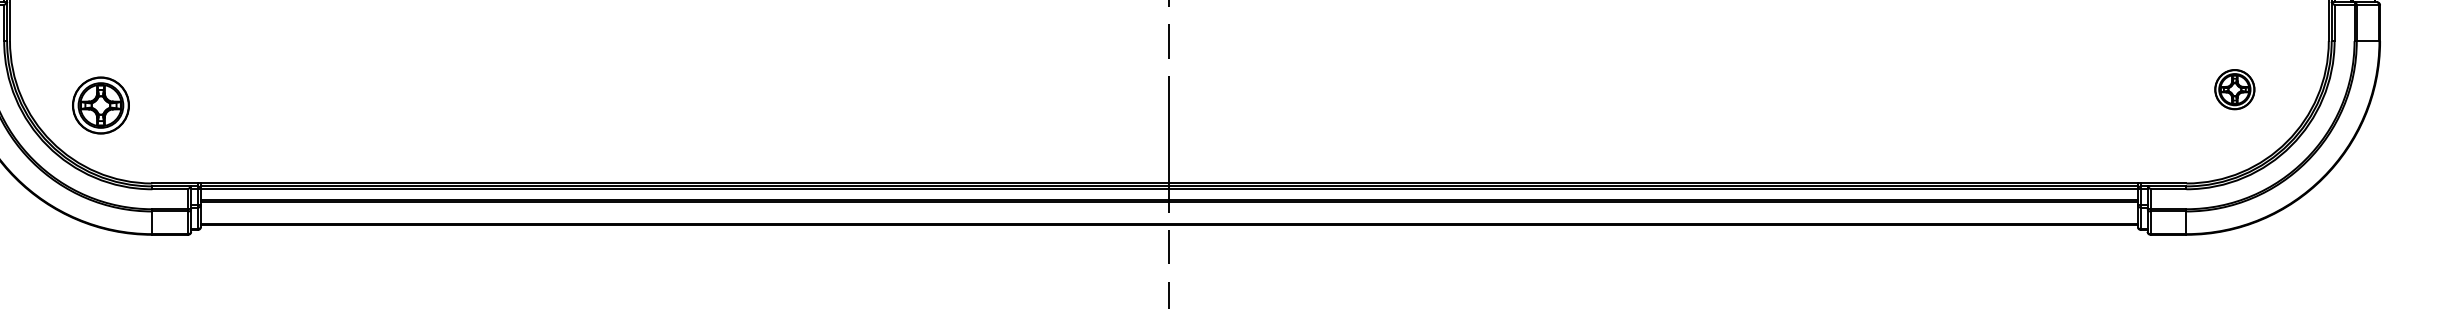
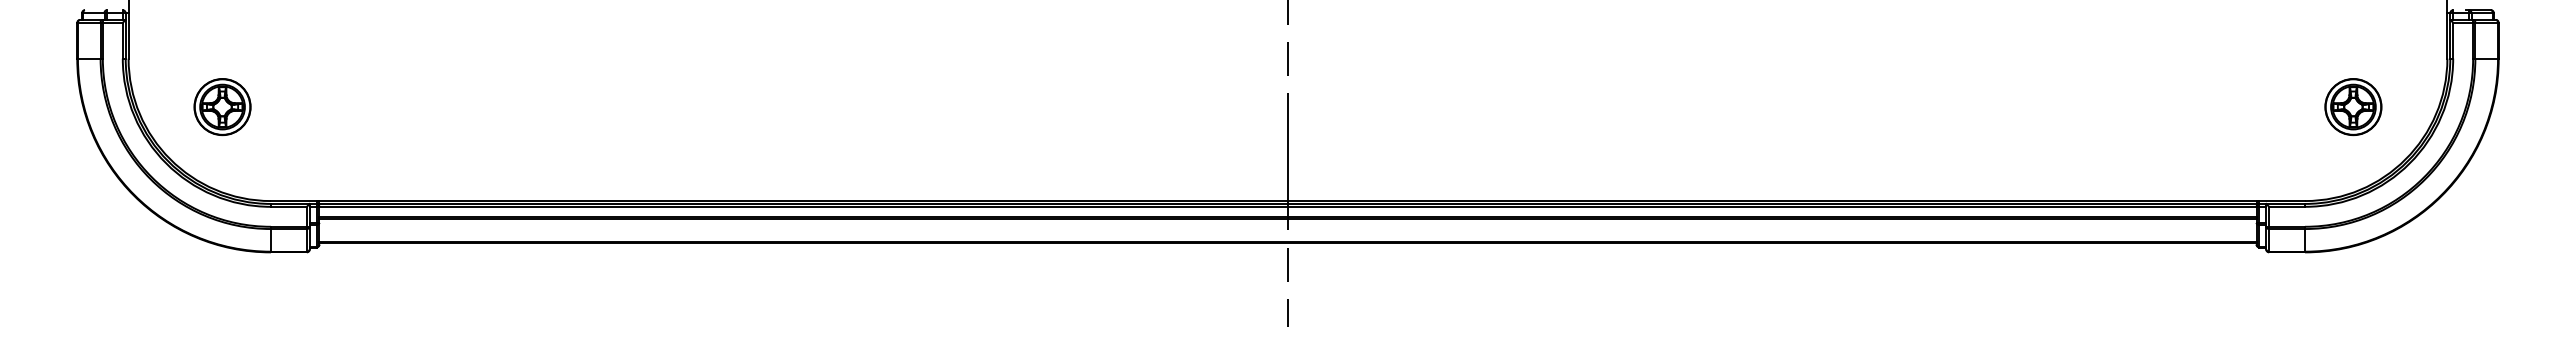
part: (2234, 89) -> (2353, 107), size x1.43
part: (100, 105) -> (222, 107), moved

